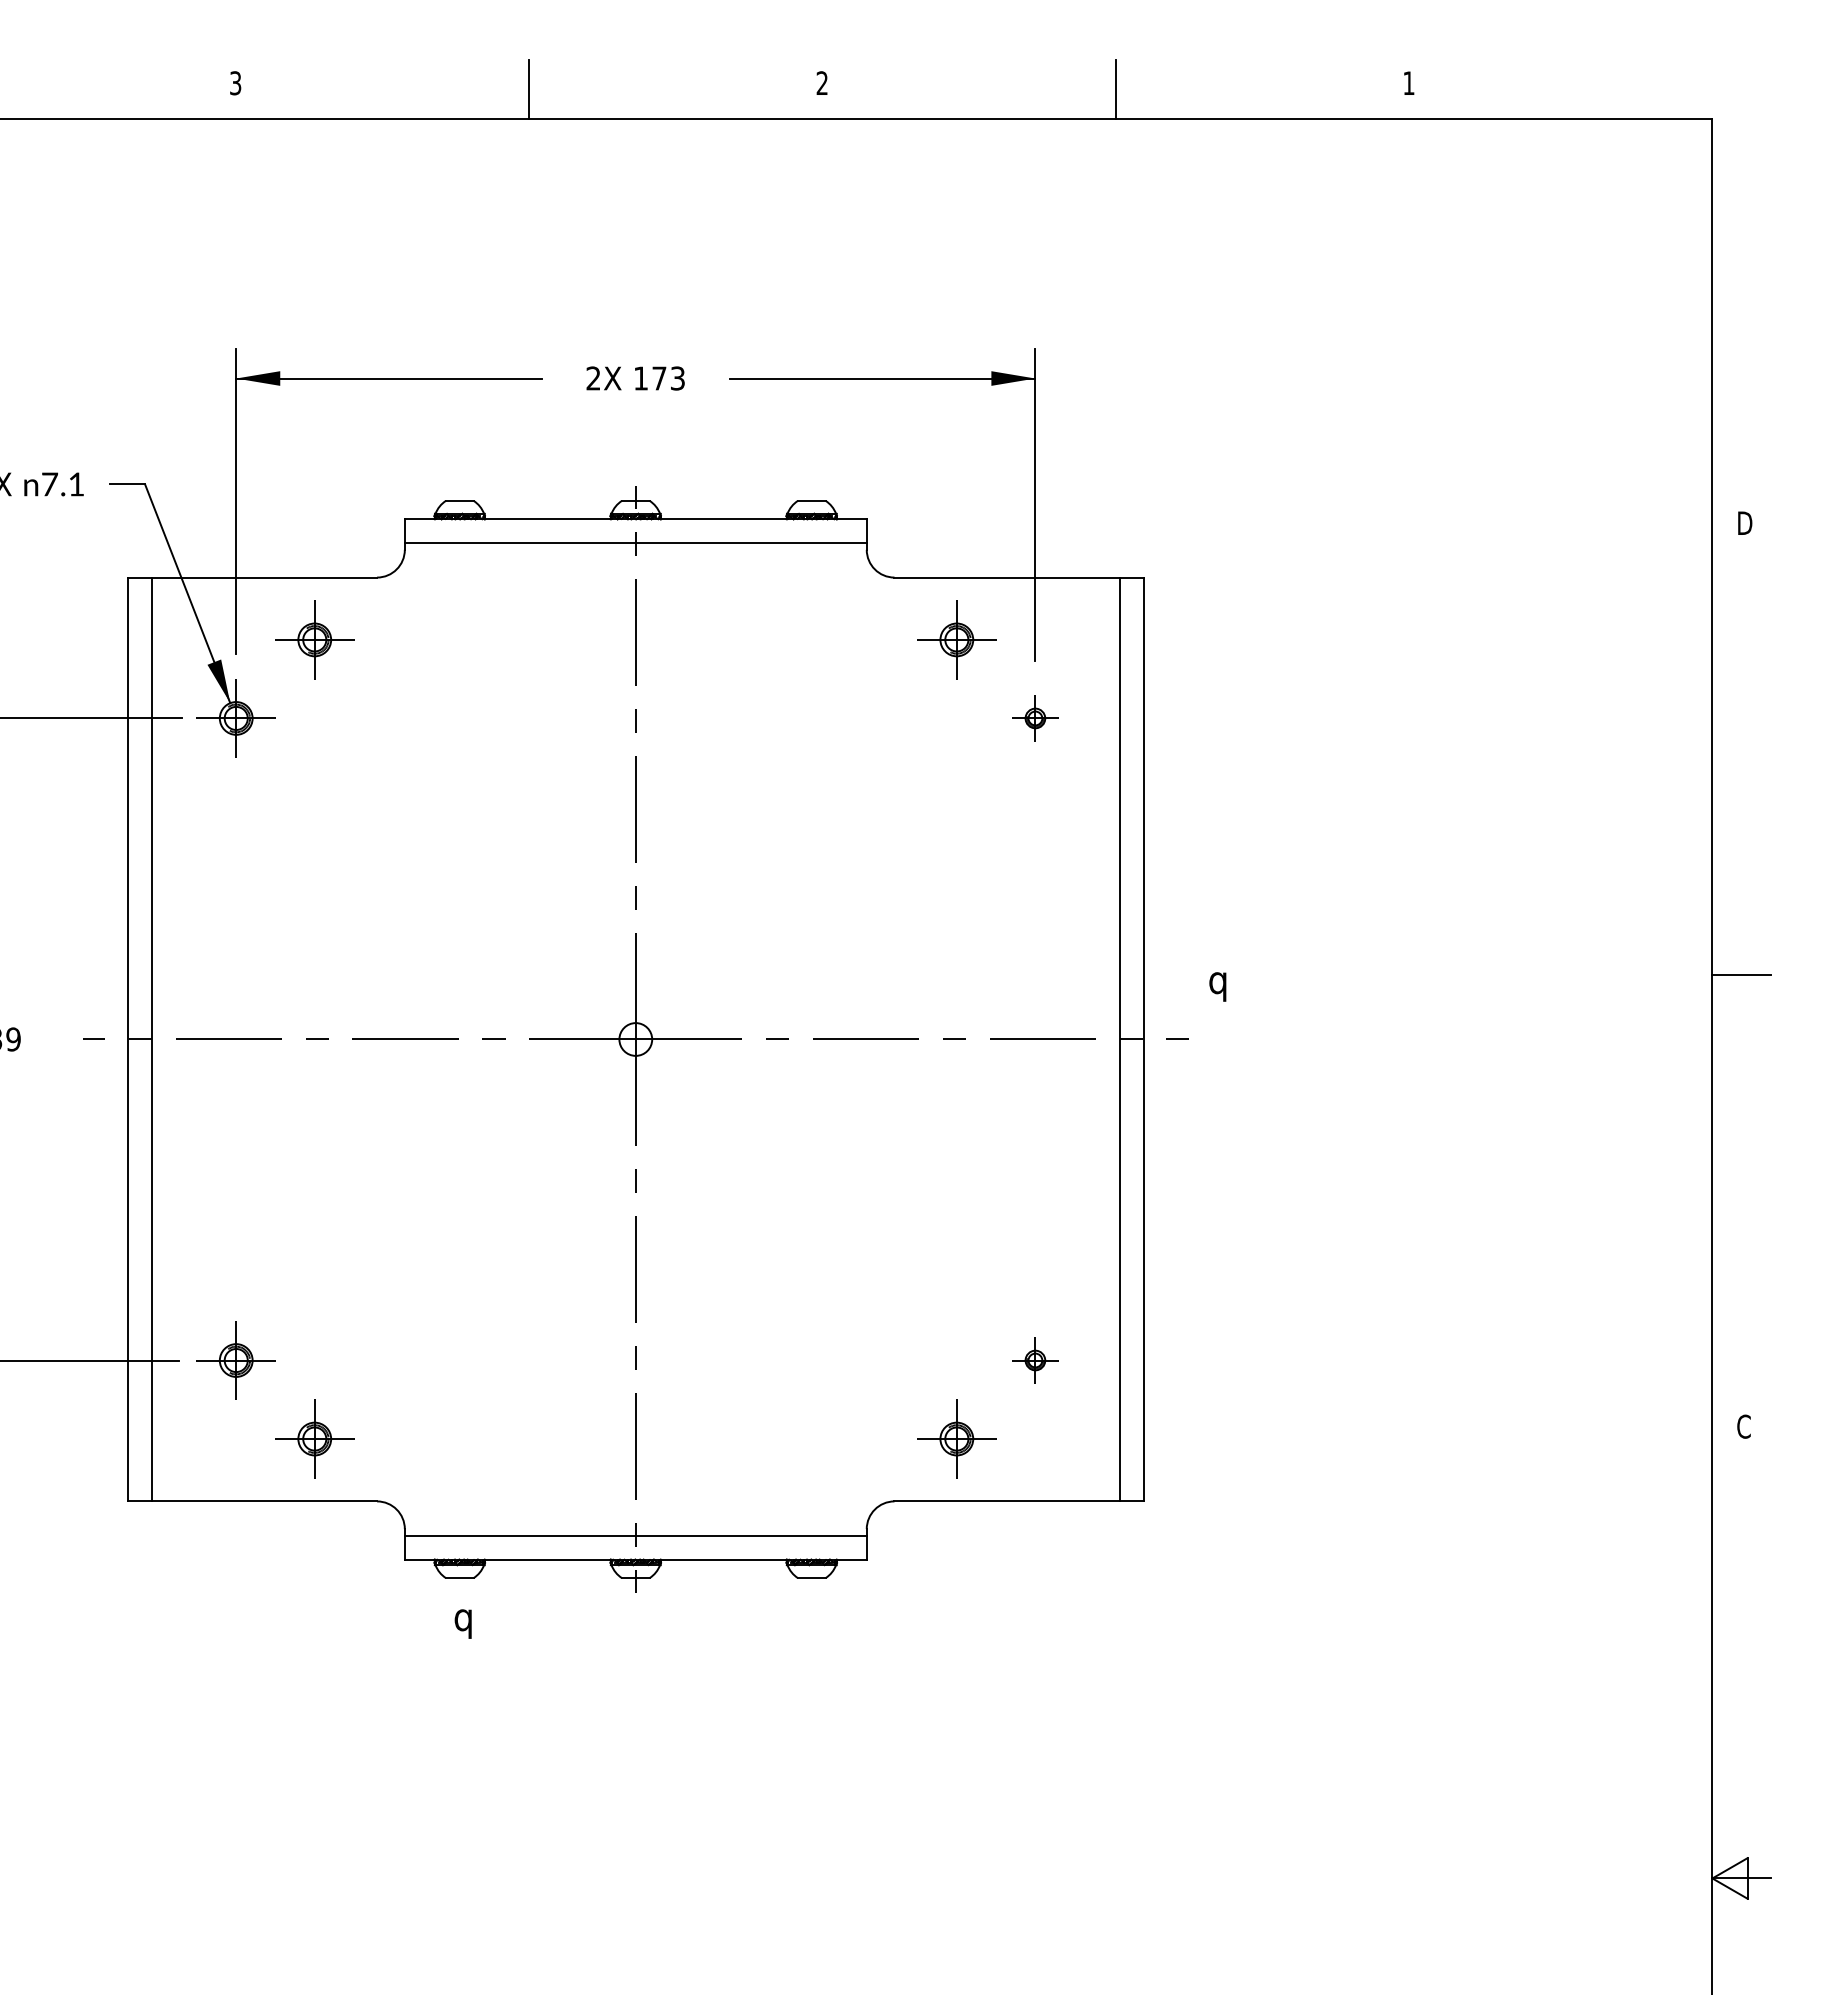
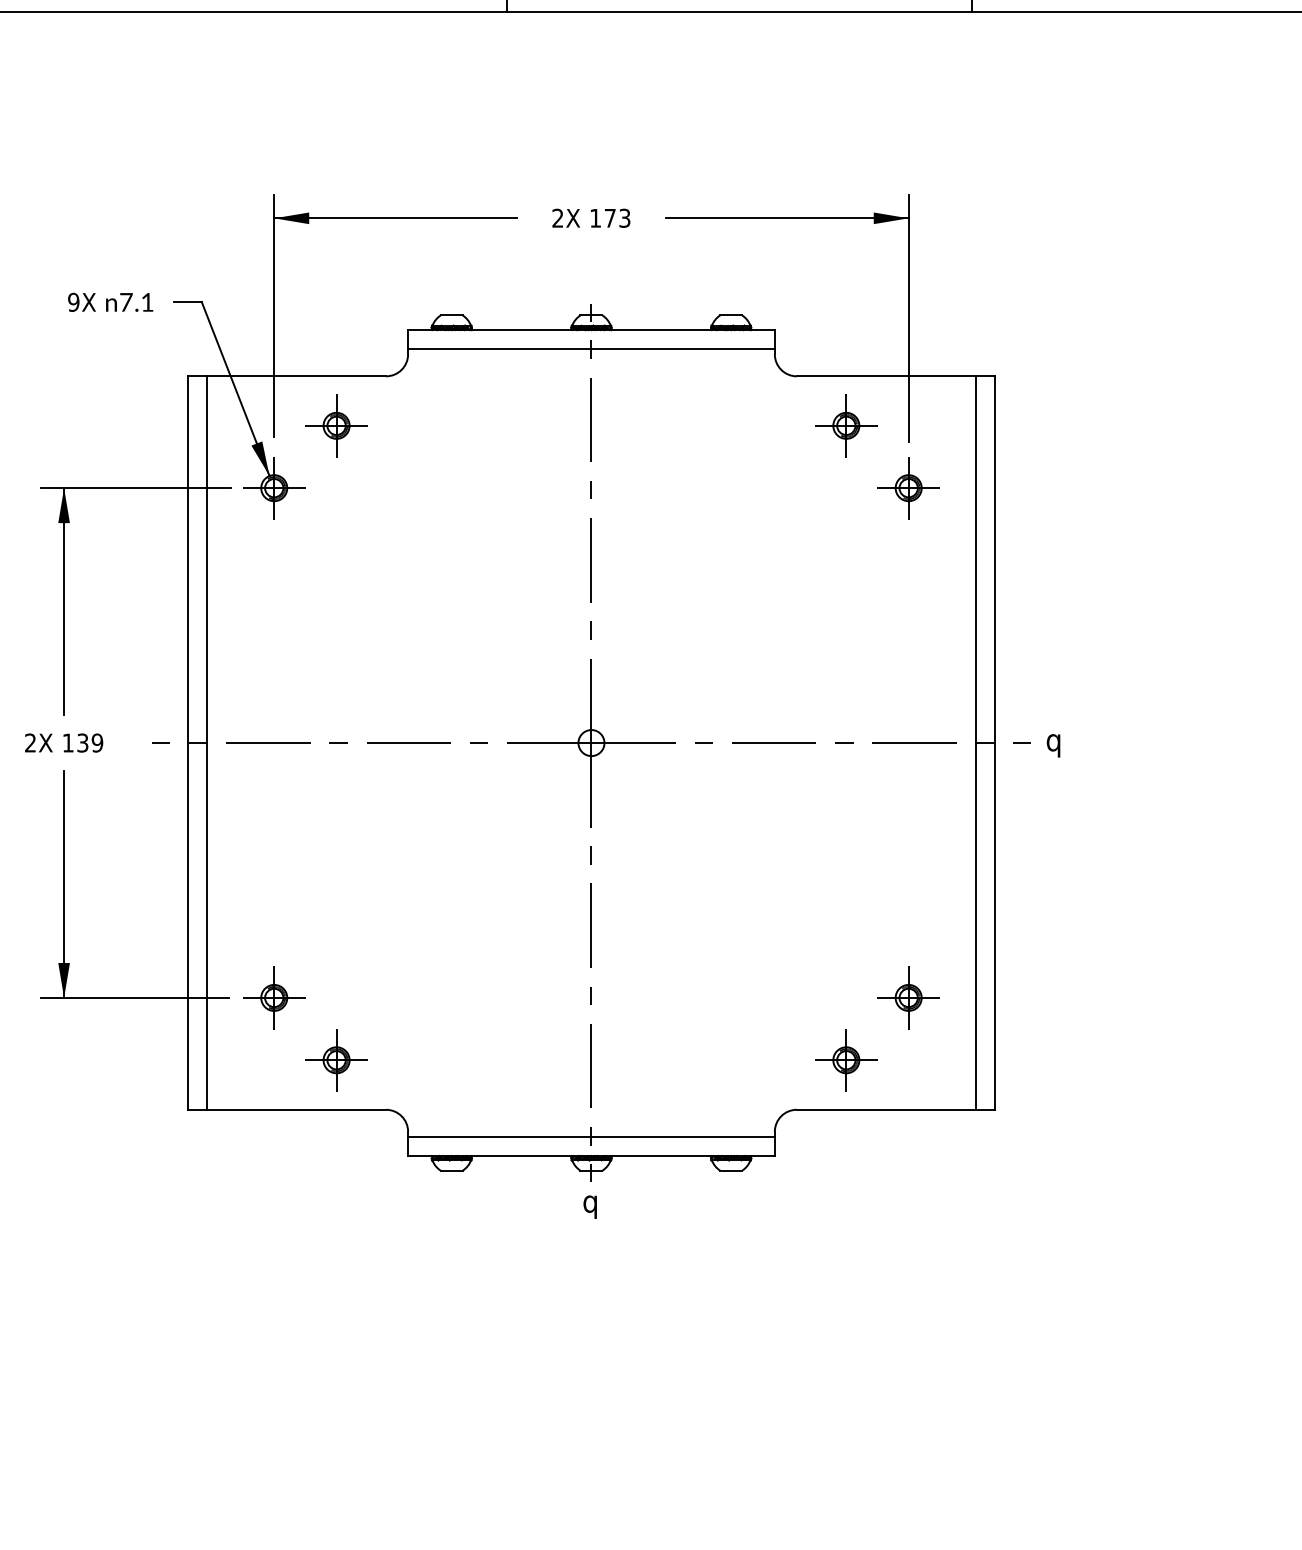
part: (1035, 718) -> (908, 488), size x1.67
text: (1217, 986) -> (1053, 745), moved
part: (1035, 1360) -> (908, 997), size x1.67
text: (462, 1623) -> (589, 1206), moved

